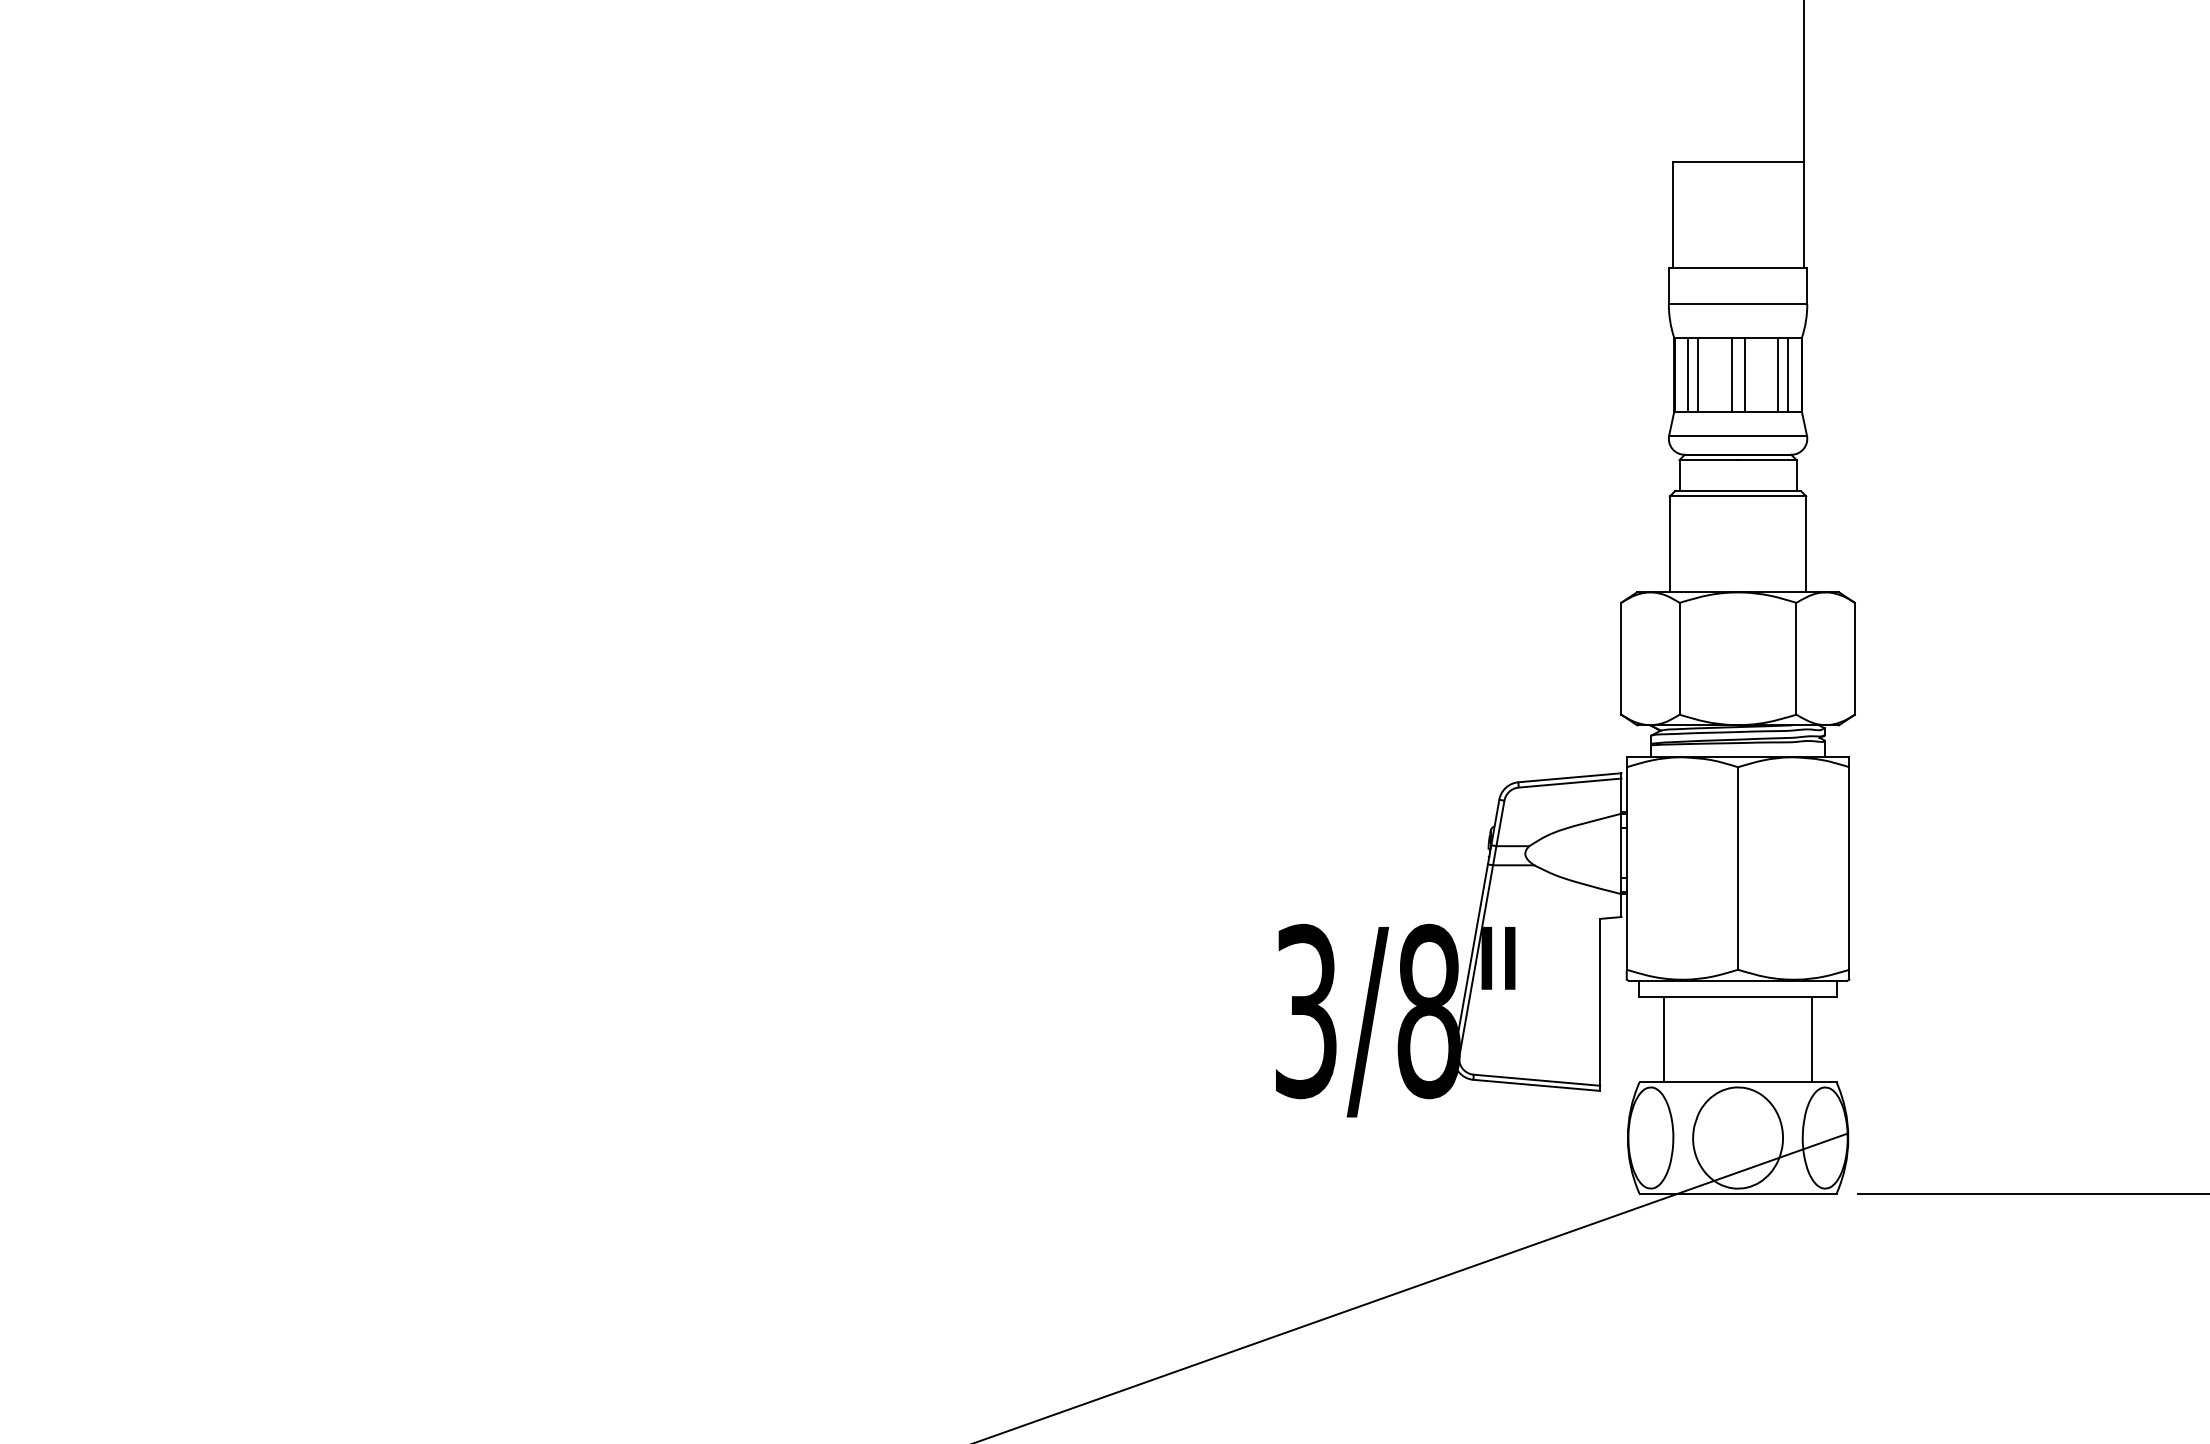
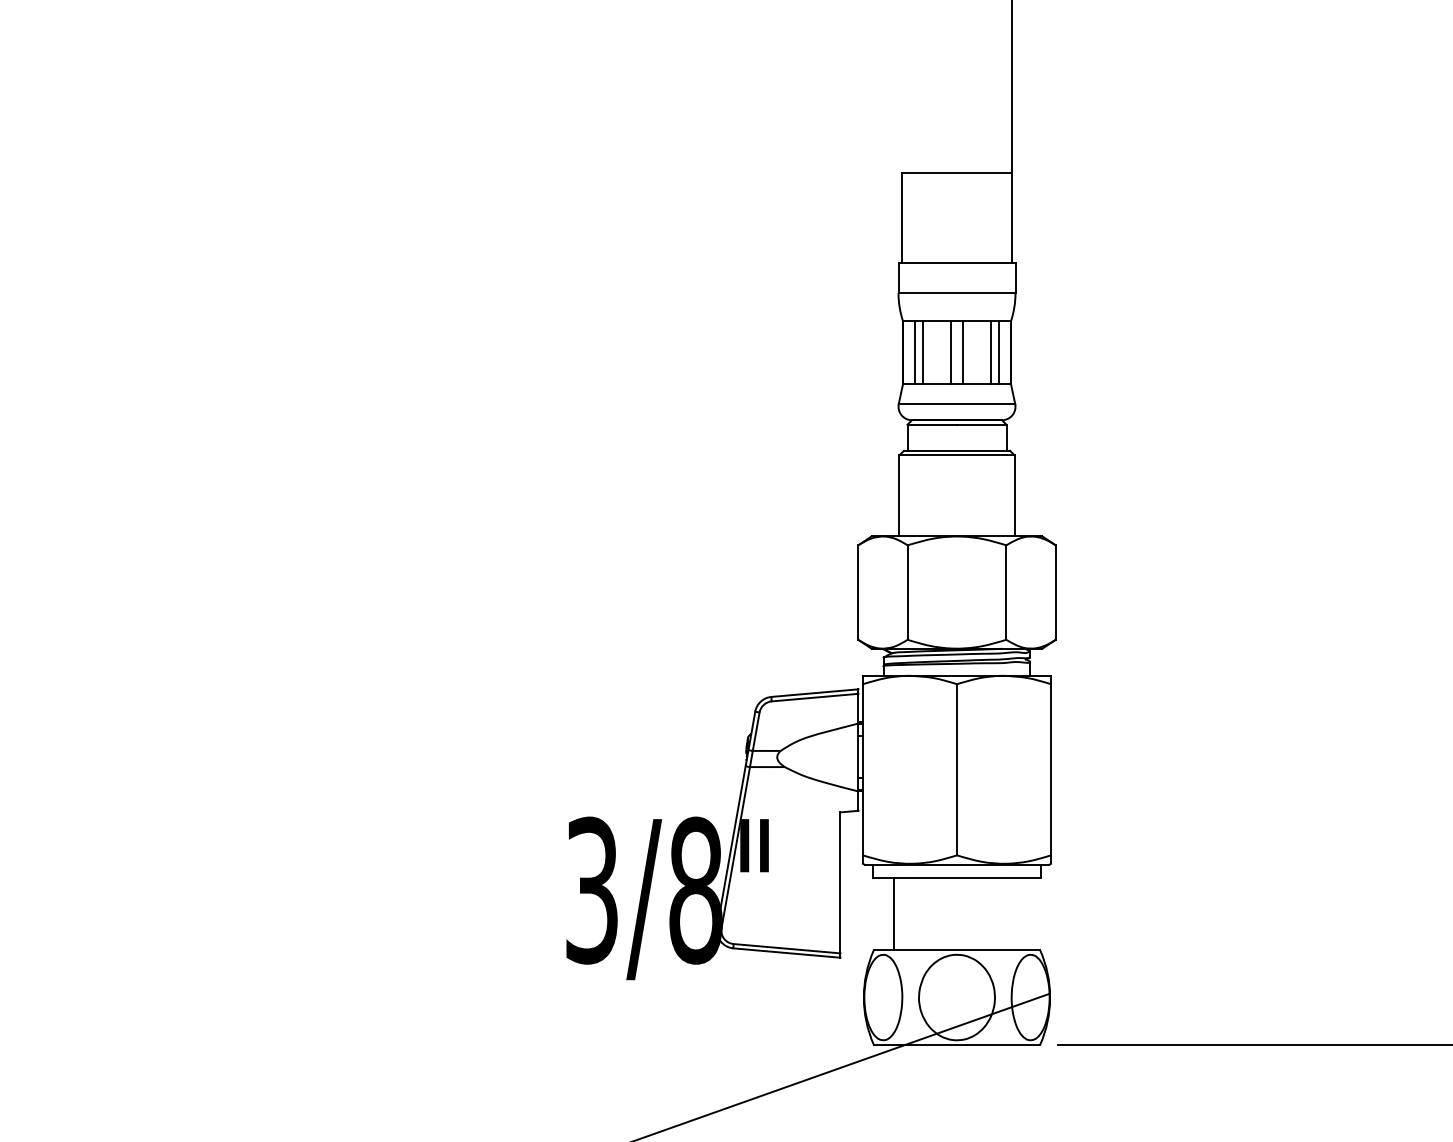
line: (1812, 1039) -> (1019, 914), removed

